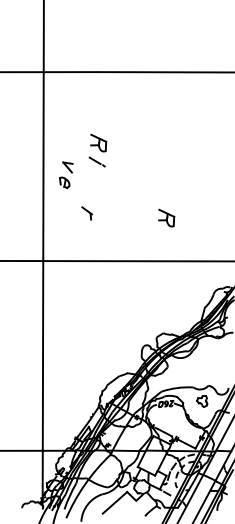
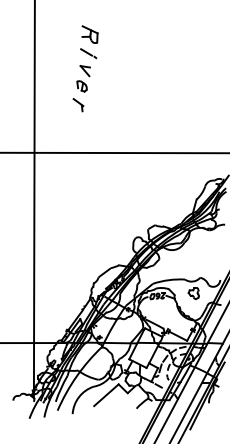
part: (66, 174) -> (83, 78), moved
part: (166, 217) -> (158, 109), removed

